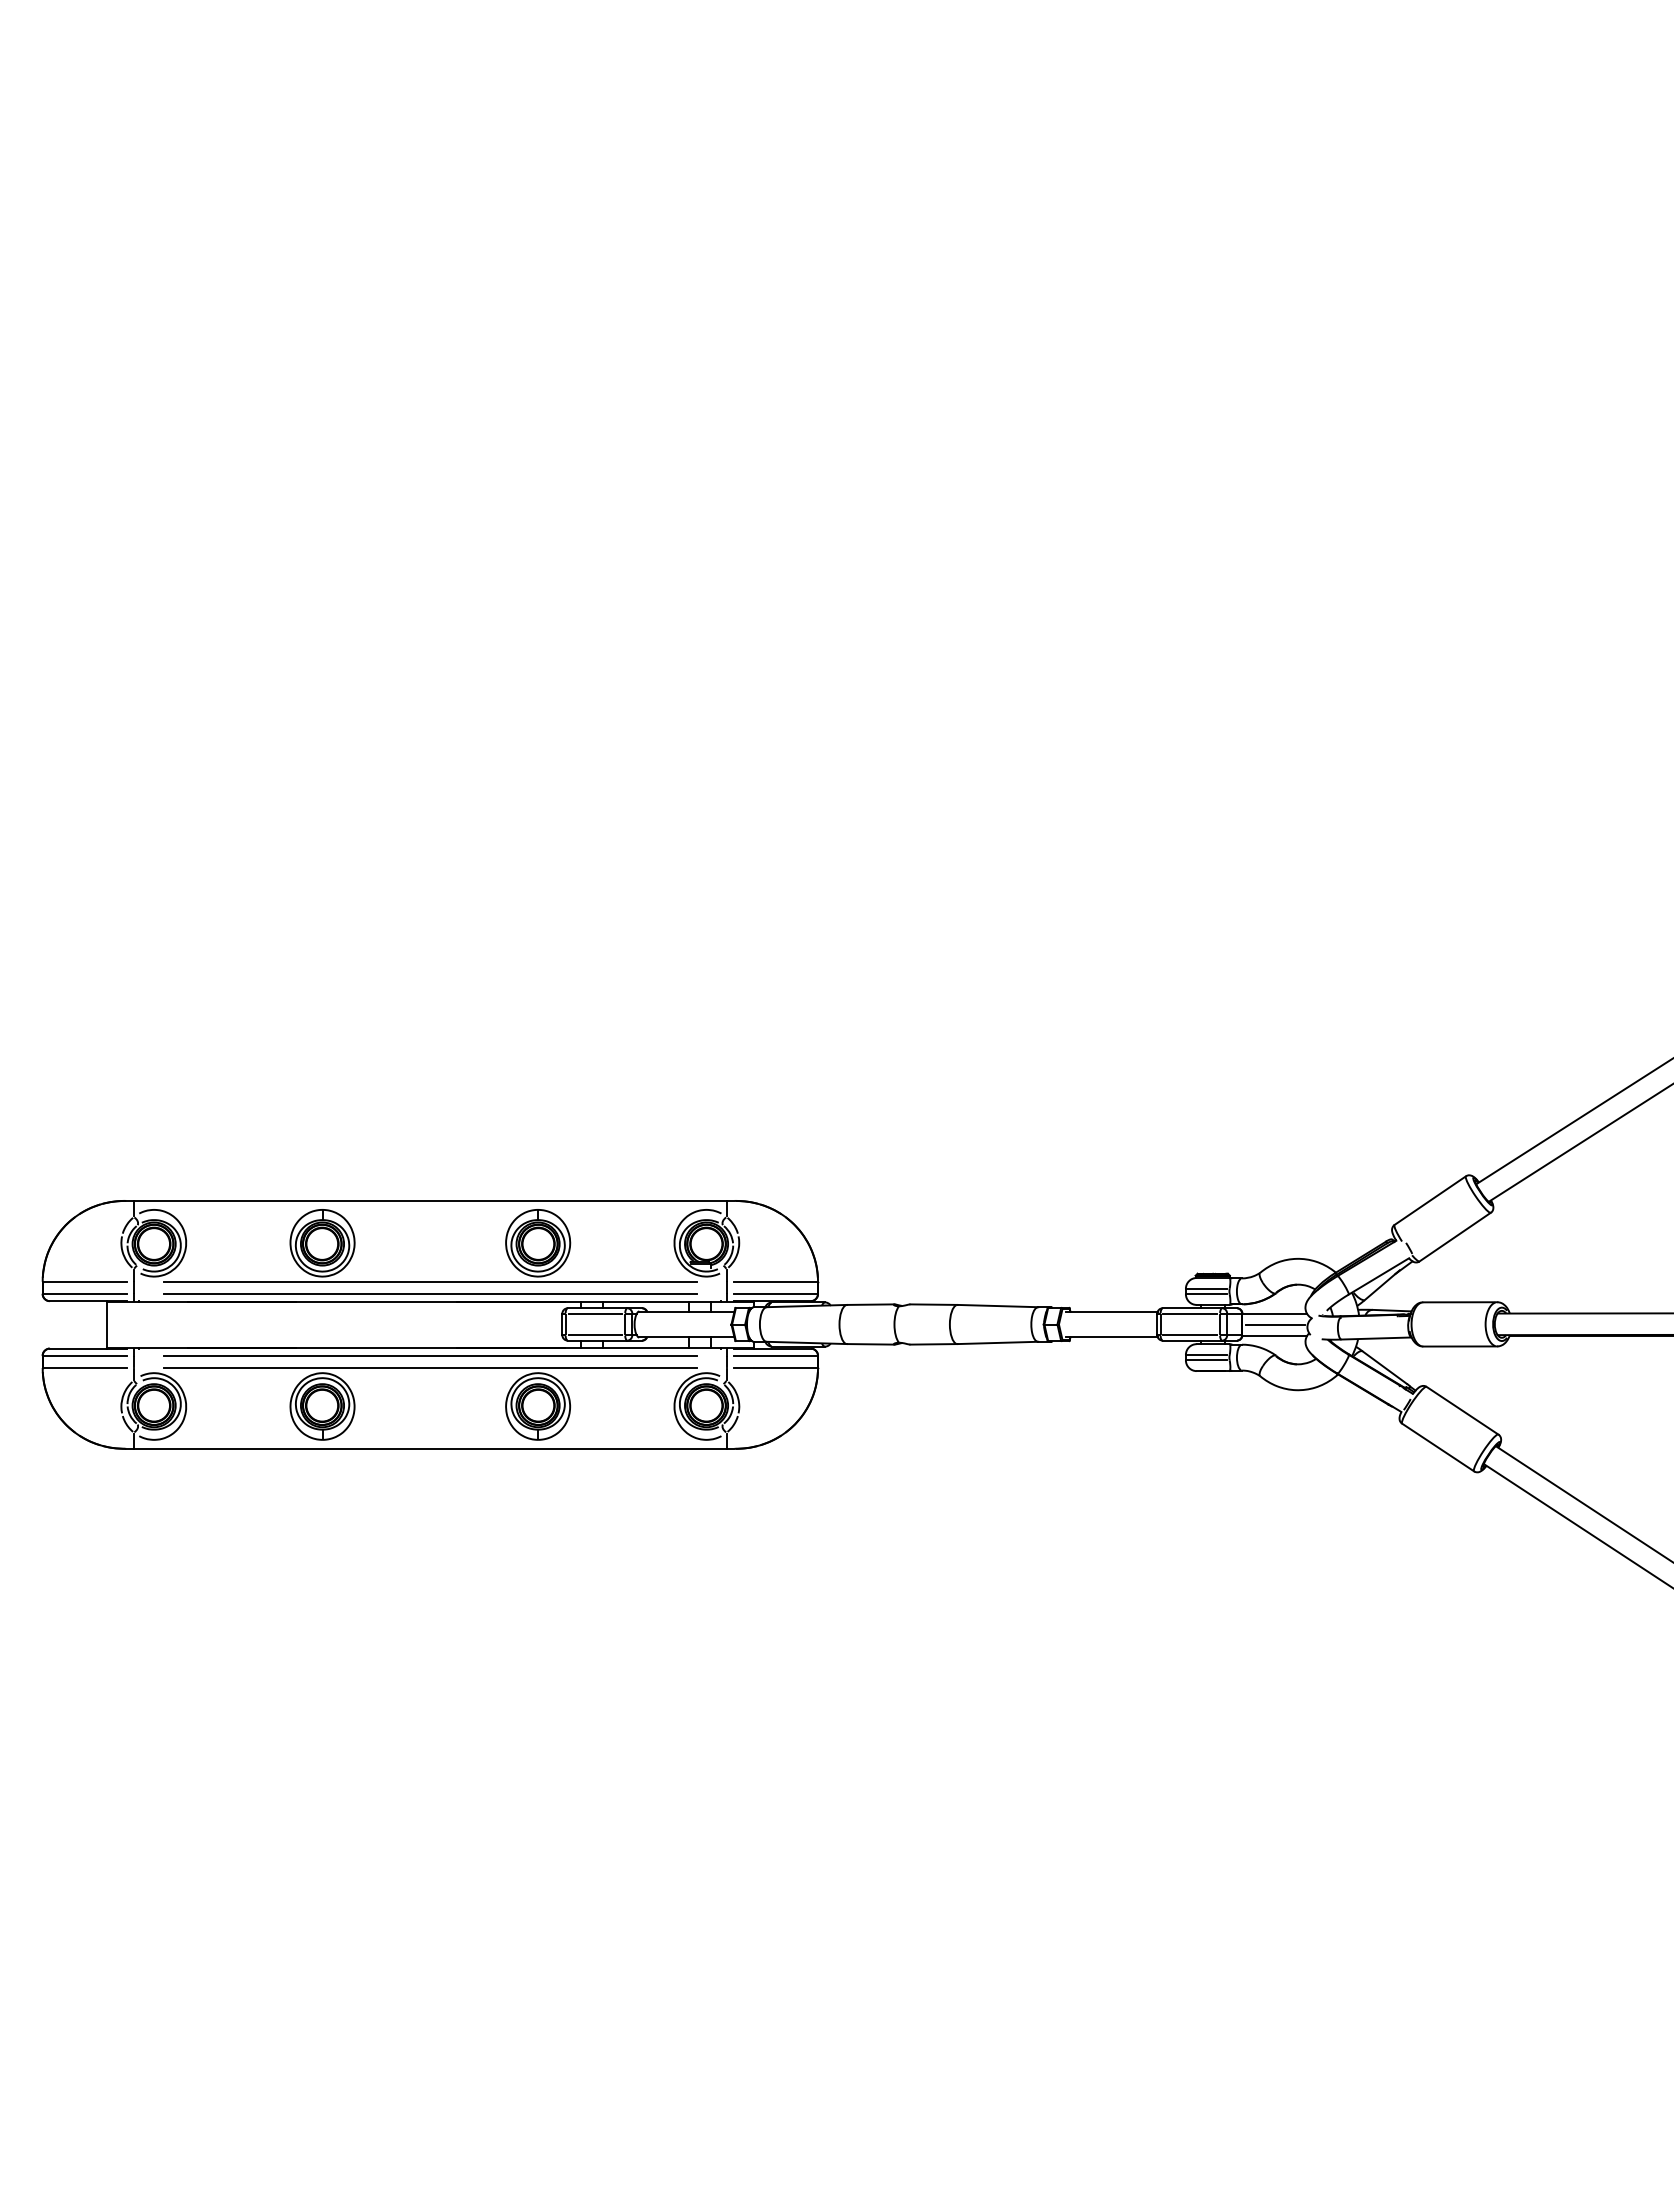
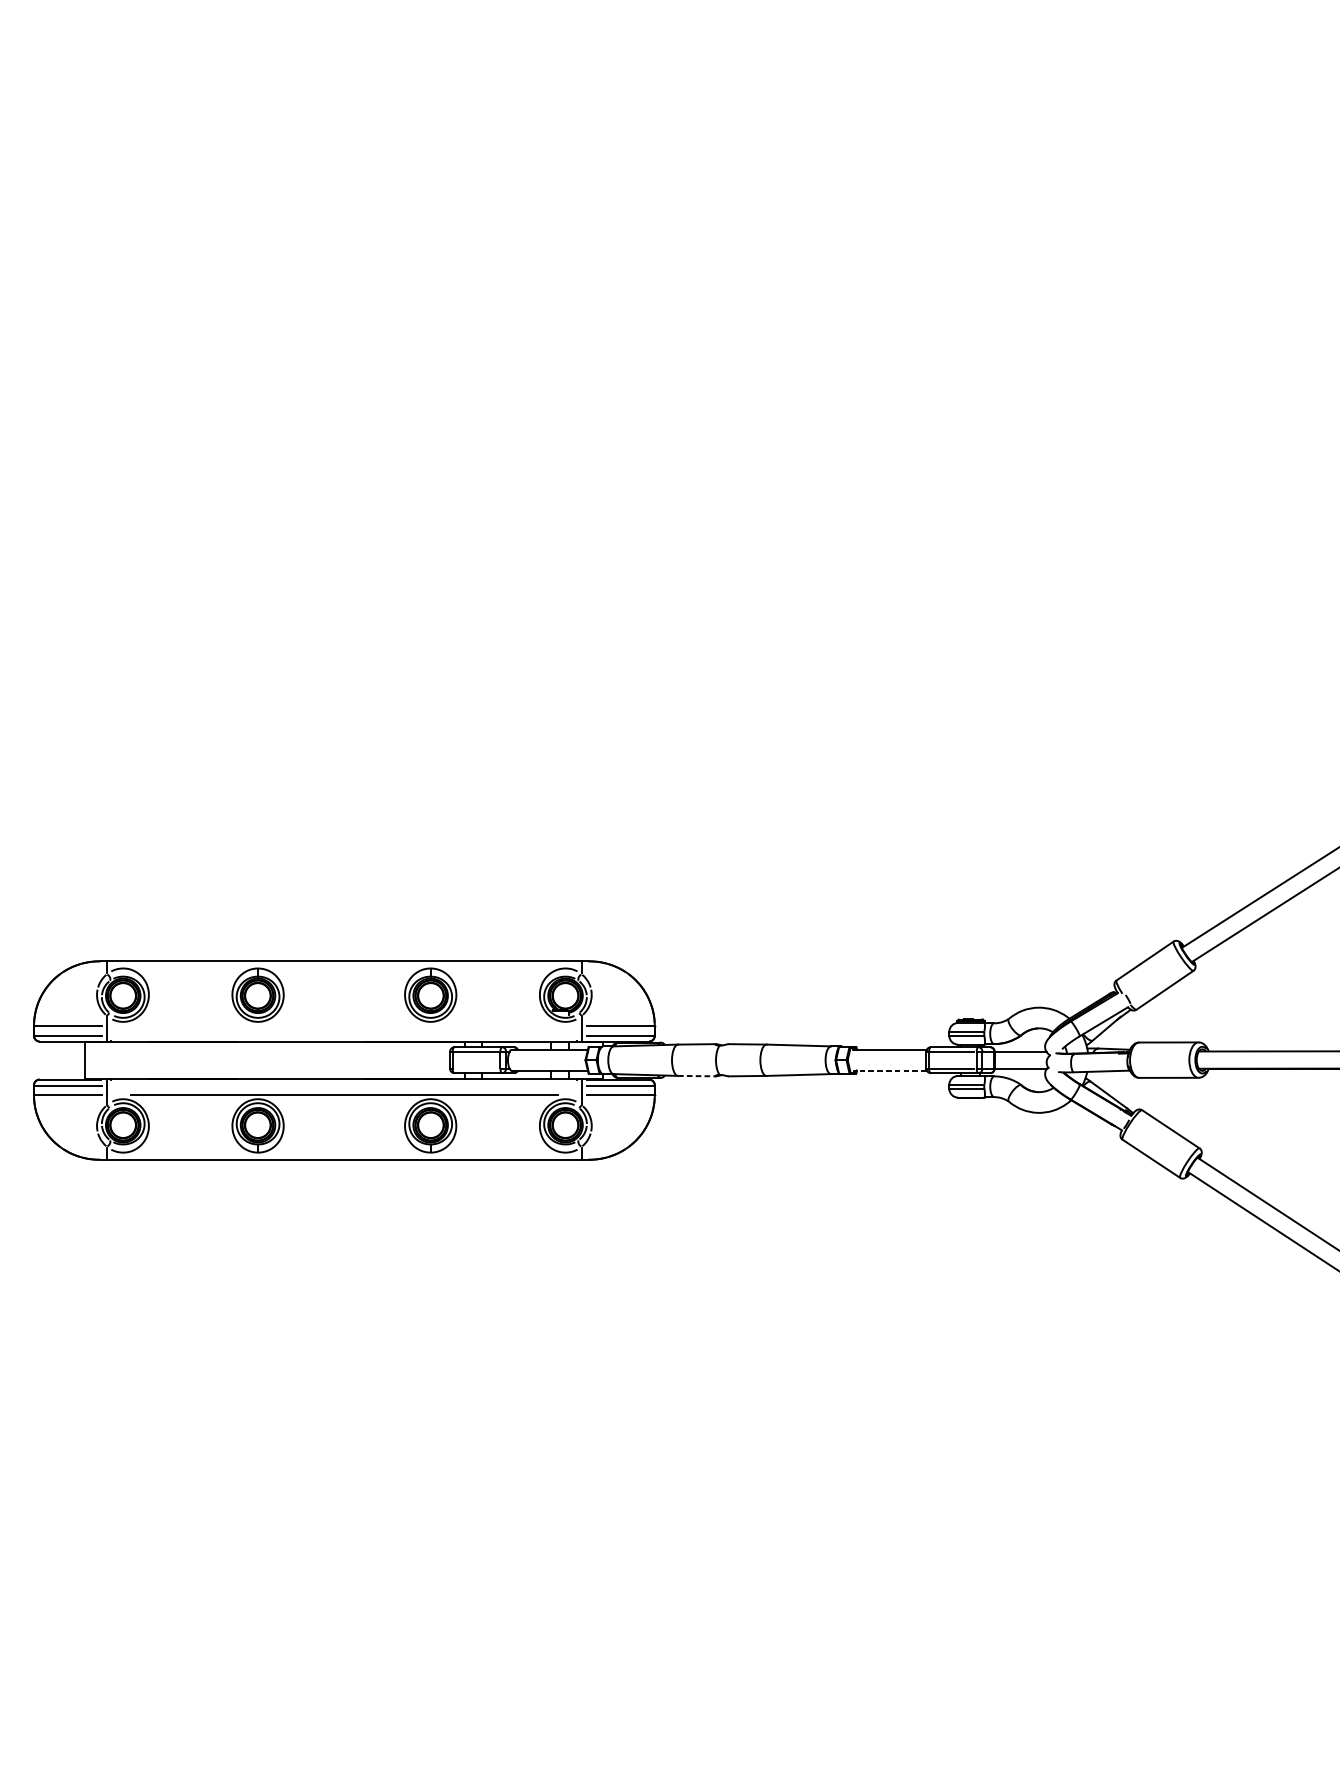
line: (430, 1281) -> (344, 1025), removed
line: (430, 1293) -> (344, 1035), removed
line: (1275, 1324) -> (1021, 1060), removed
line: (595, 1335) -> (476, 1069), removed
line: (1111, 1337) -> (889, 1070), solid -> dashed
line: (870, 1344) -> (696, 1076), solid -> dashed
line: (430, 1356) -> (344, 1085), removed

